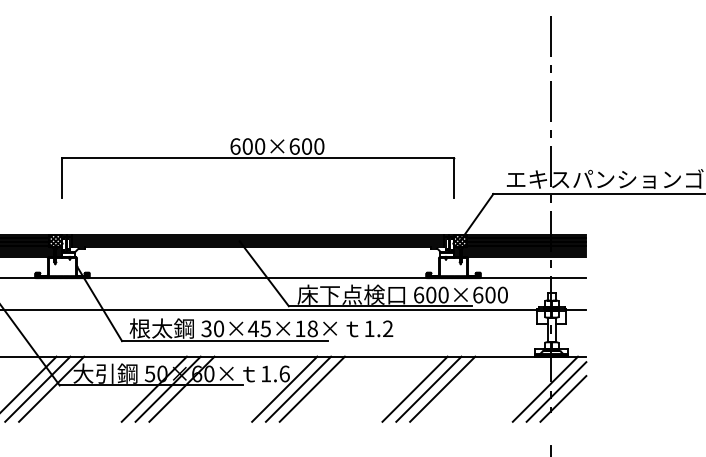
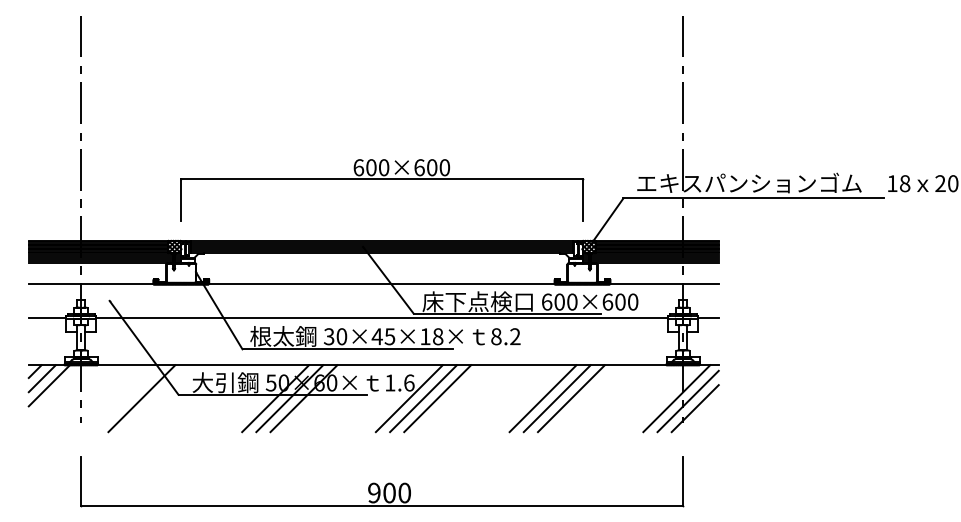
part: (258, 158) -> (382, 179), moved
text: (369, 328) -> (496, 336), 1.2 -> 8.2
line: (37, 389) -> (155, 398), removed
line: (50, 389) -> (169, 398), removed

